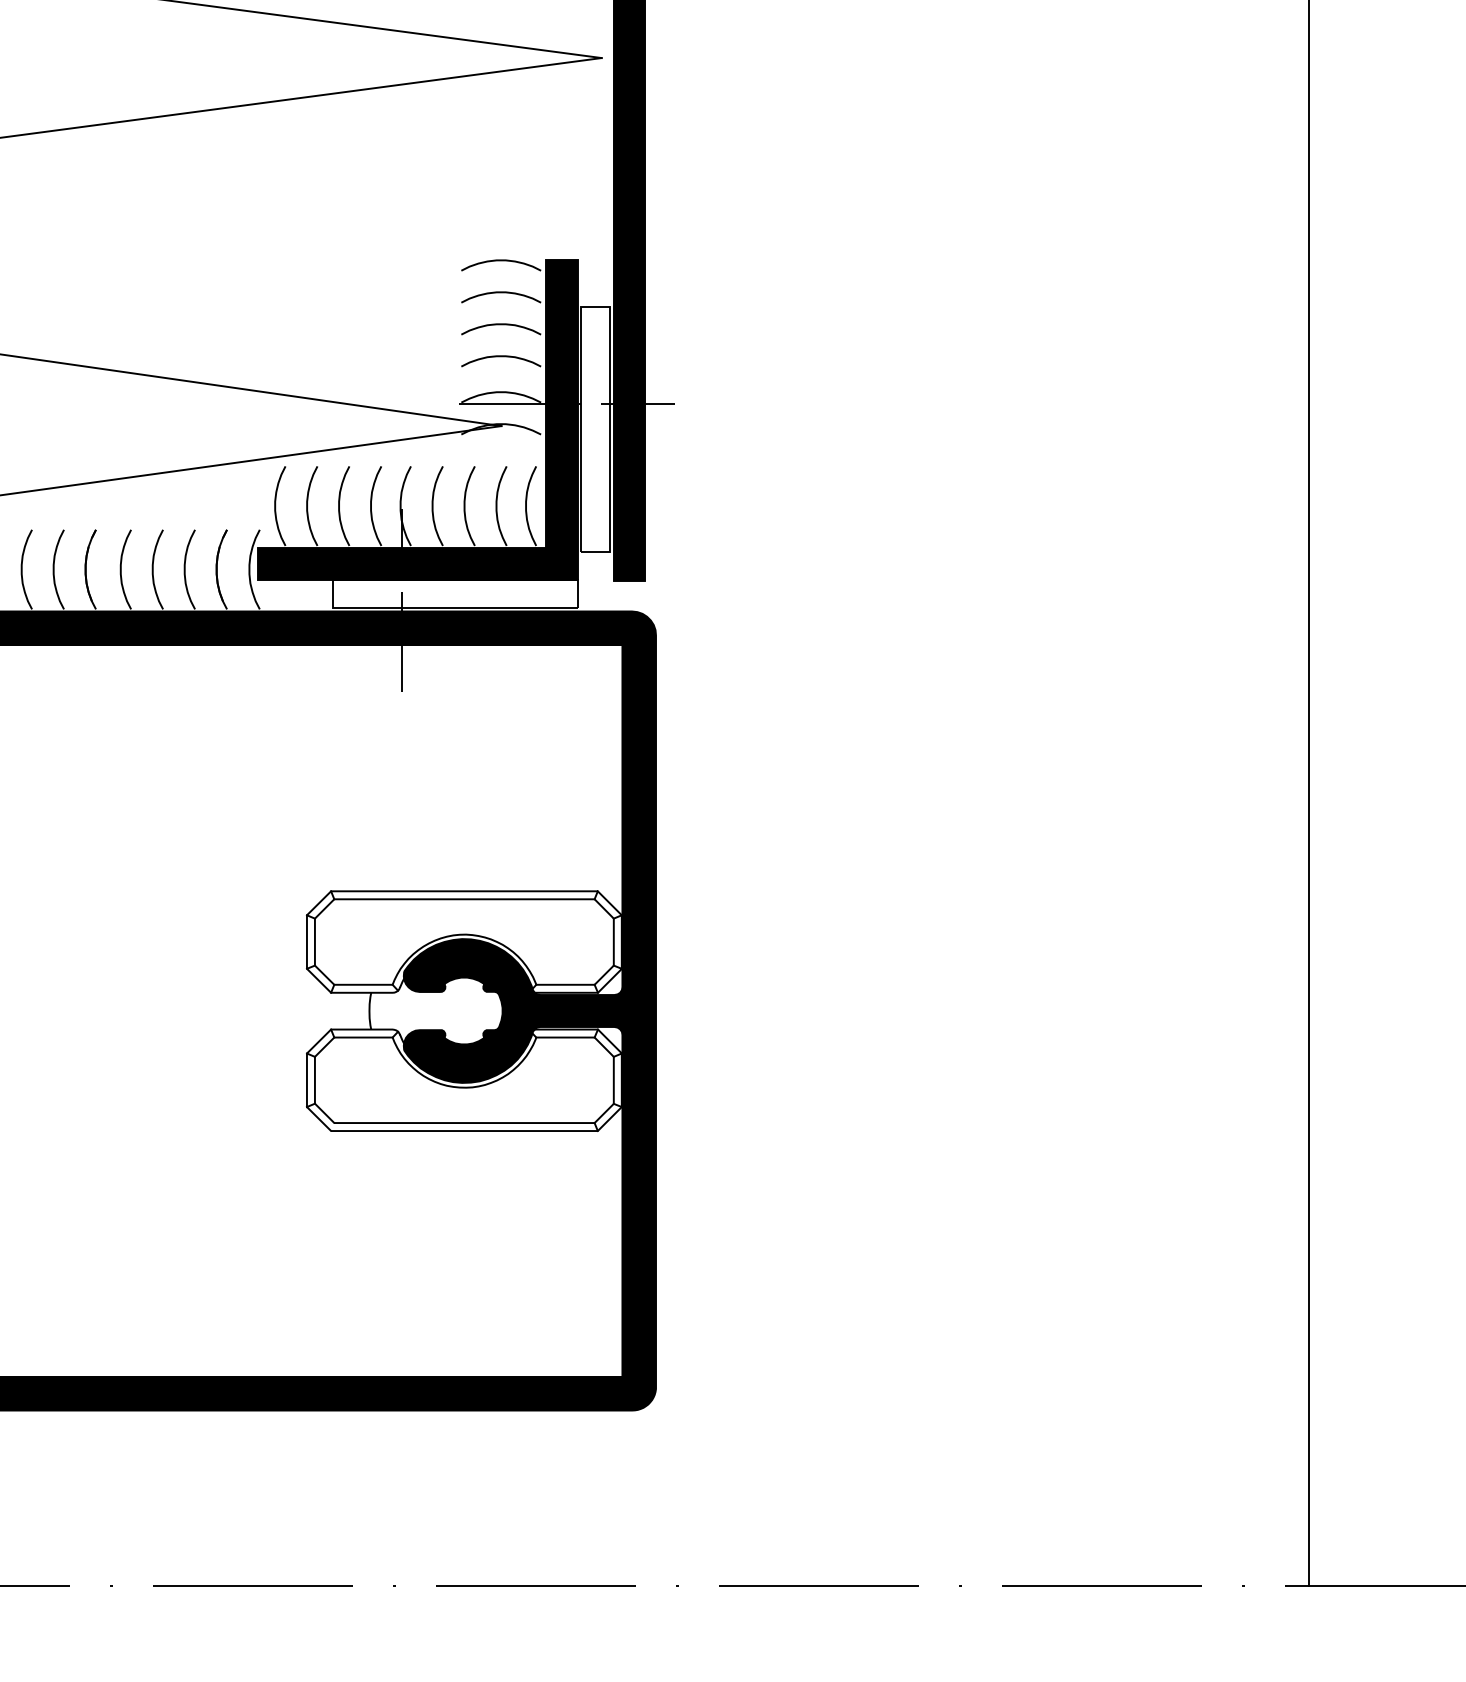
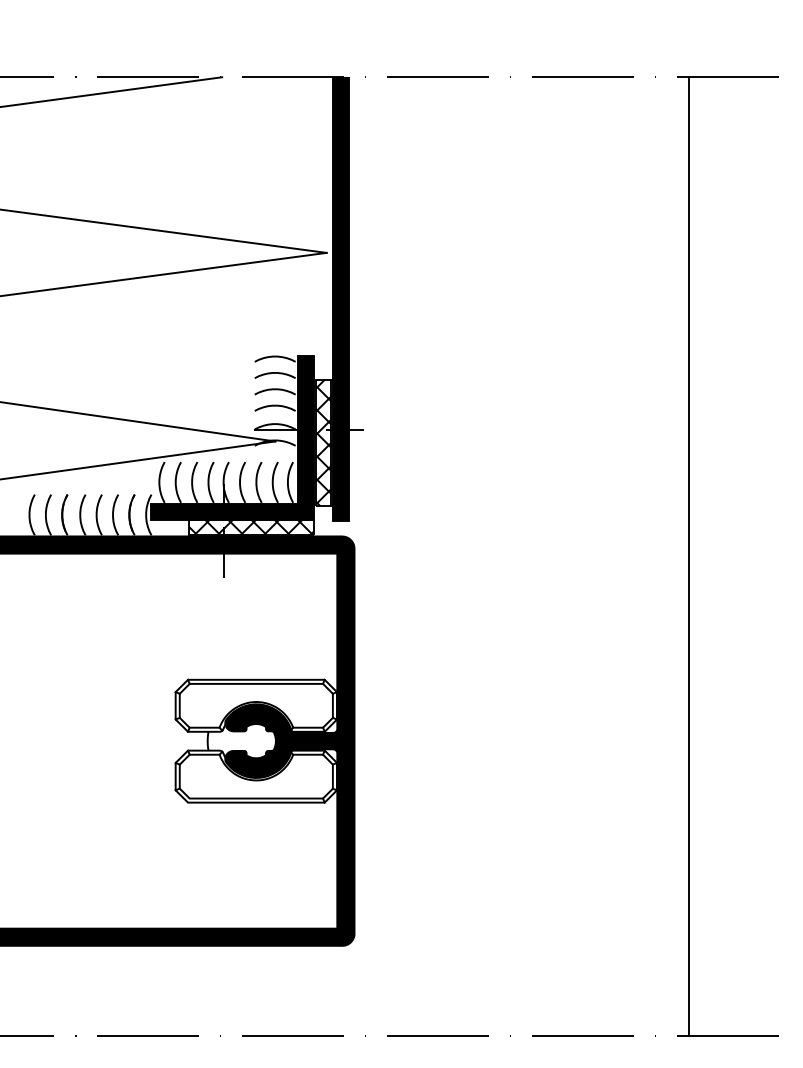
hatch: (595, 428) -> (323, 442), added
hatch: (454, 594) -> (251, 527), added

